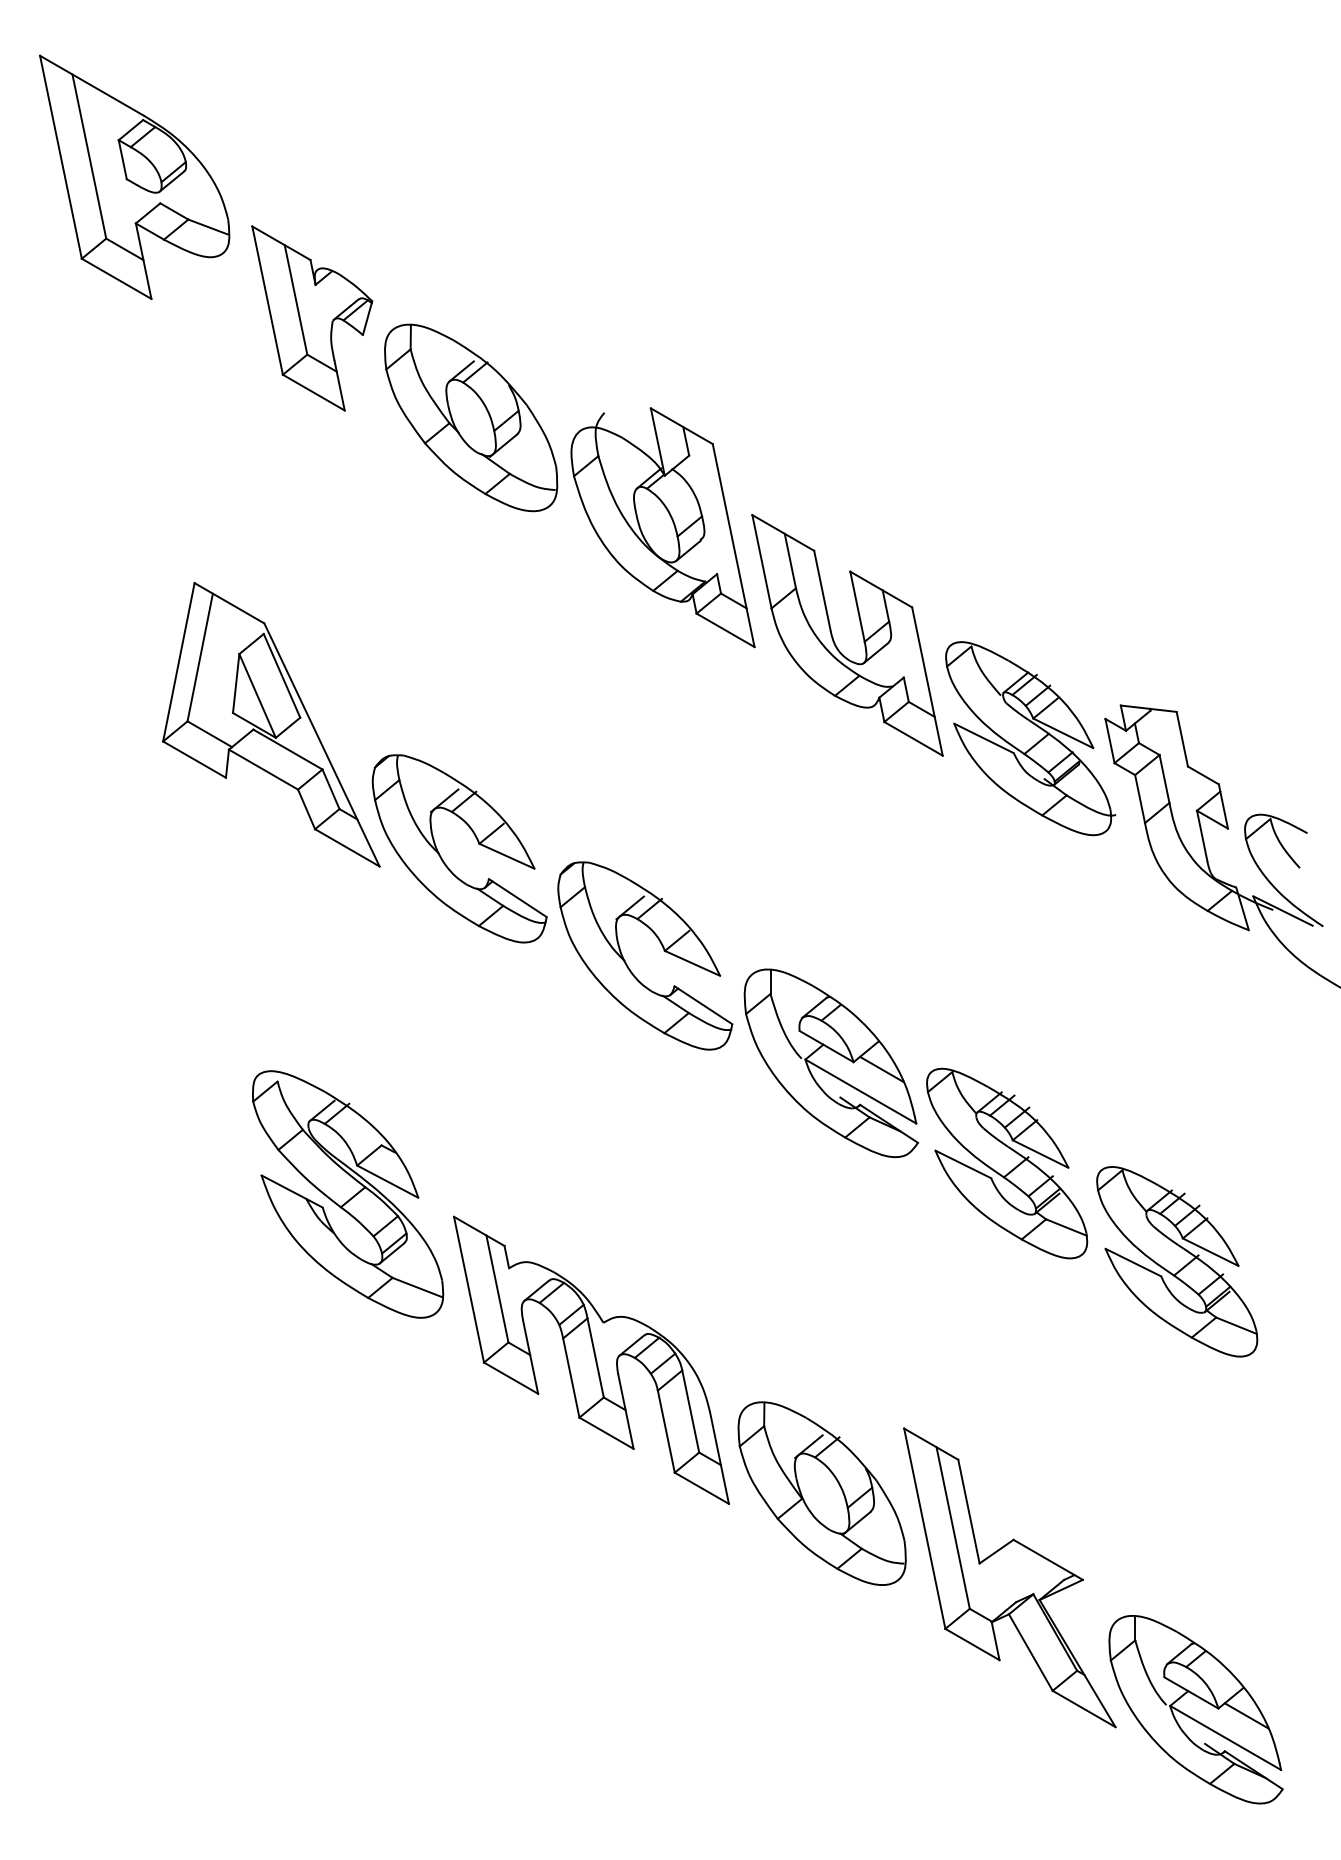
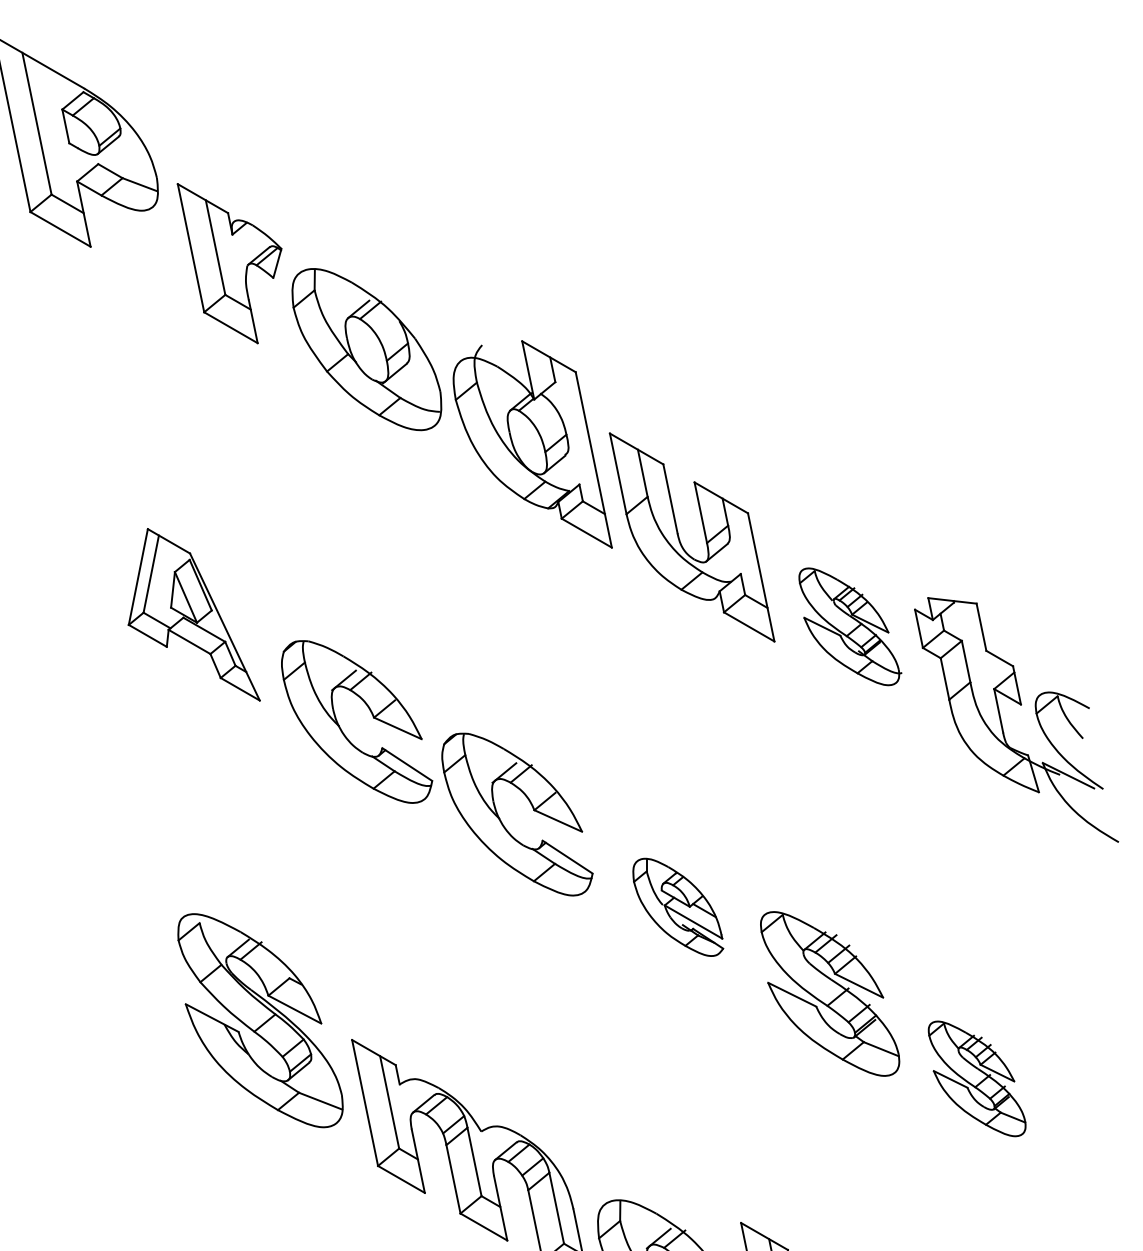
part: (271, 724) -> (194, 614), size x0.7
part: (1030, 738) -> (850, 626), size x0.7
part: (831, 1063) -> (678, 907), size x0.6
part: (1177, 1261) -> (977, 1078), size x0.7

